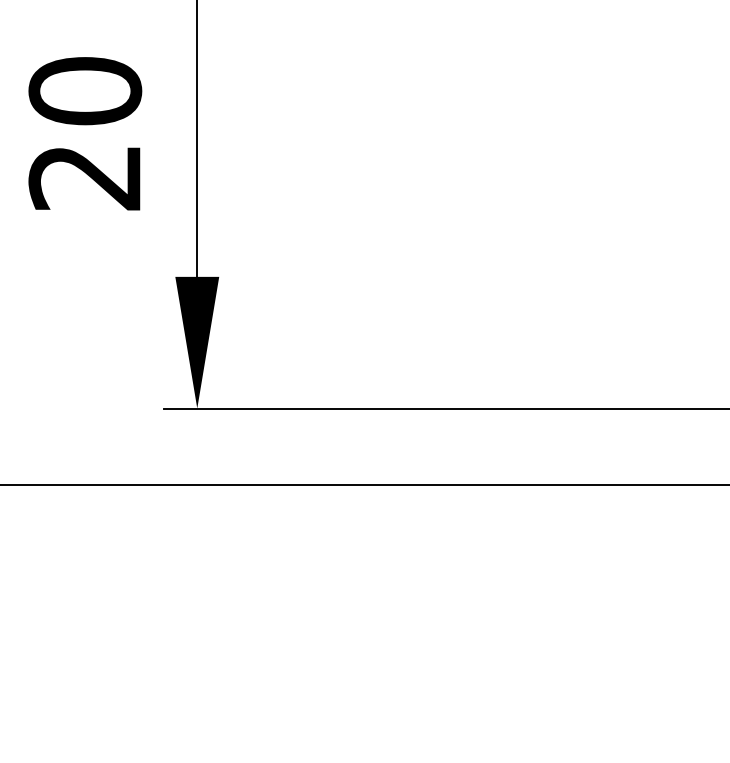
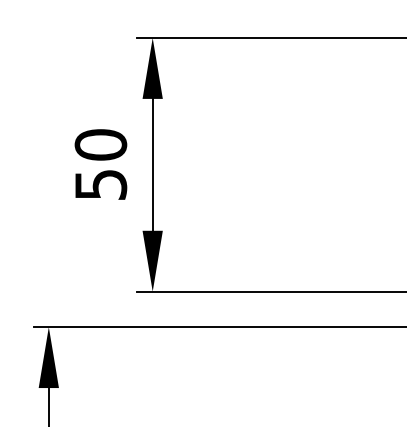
text: (84, 176) -> (100, 184), 20 -> 50

